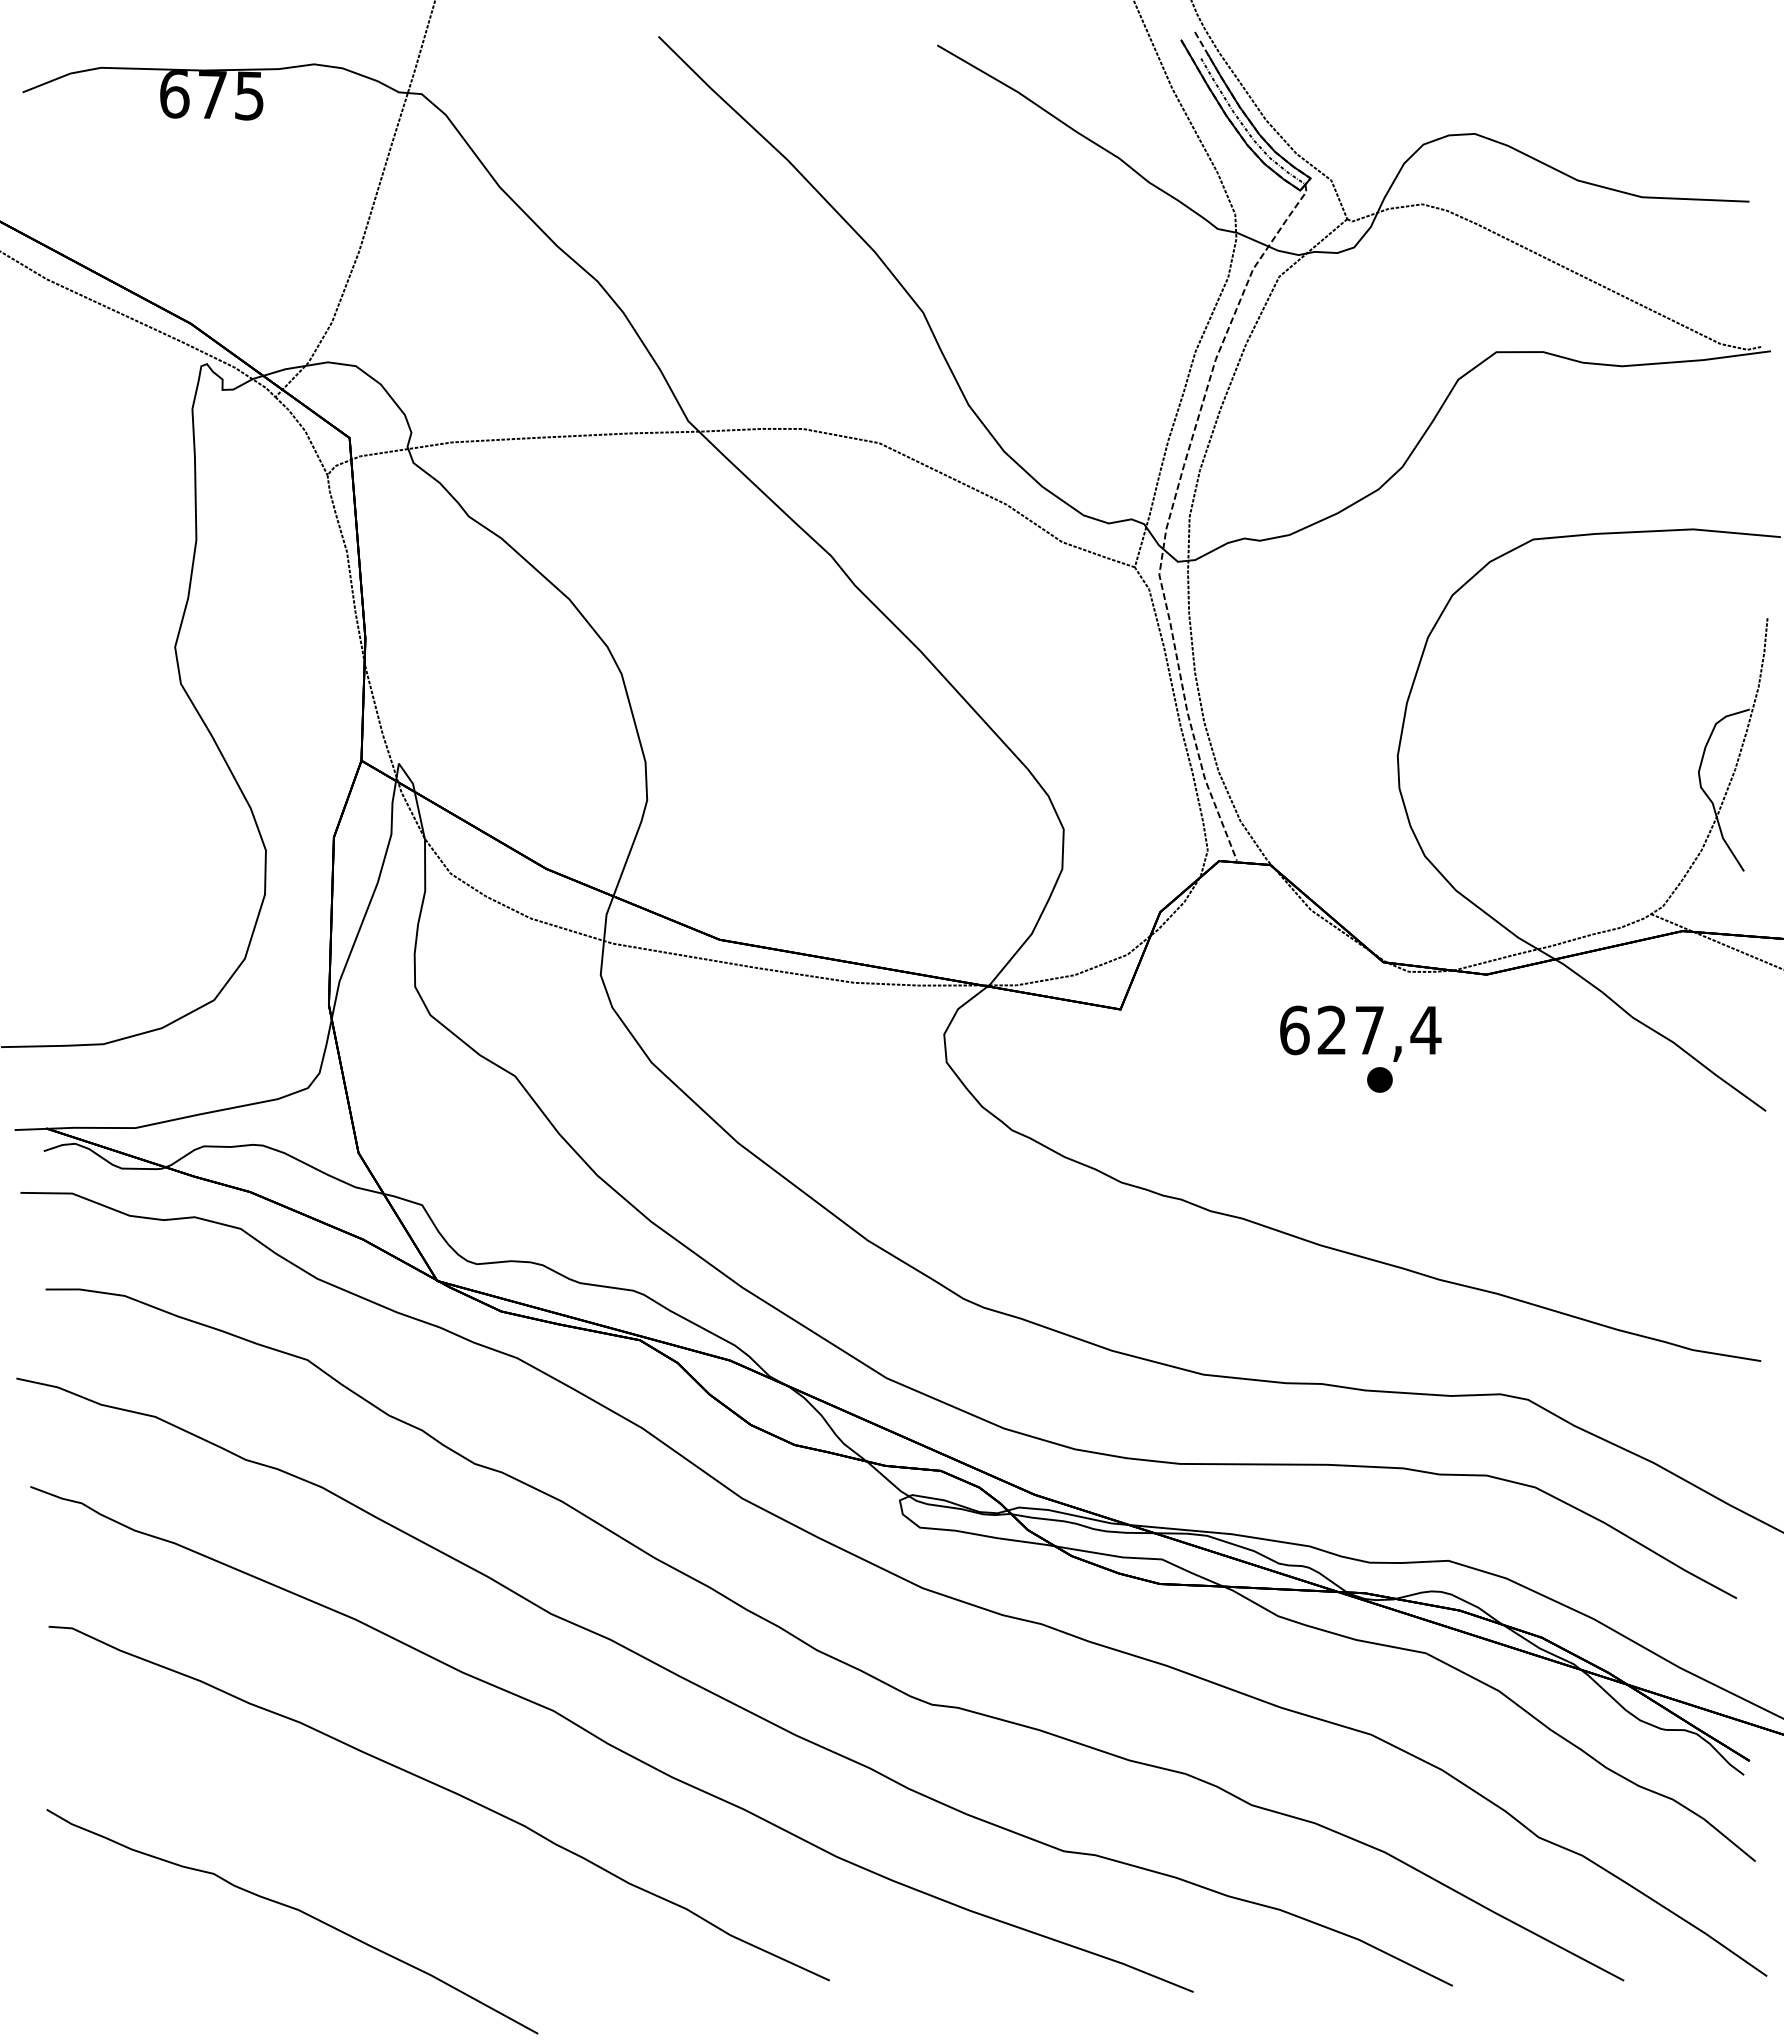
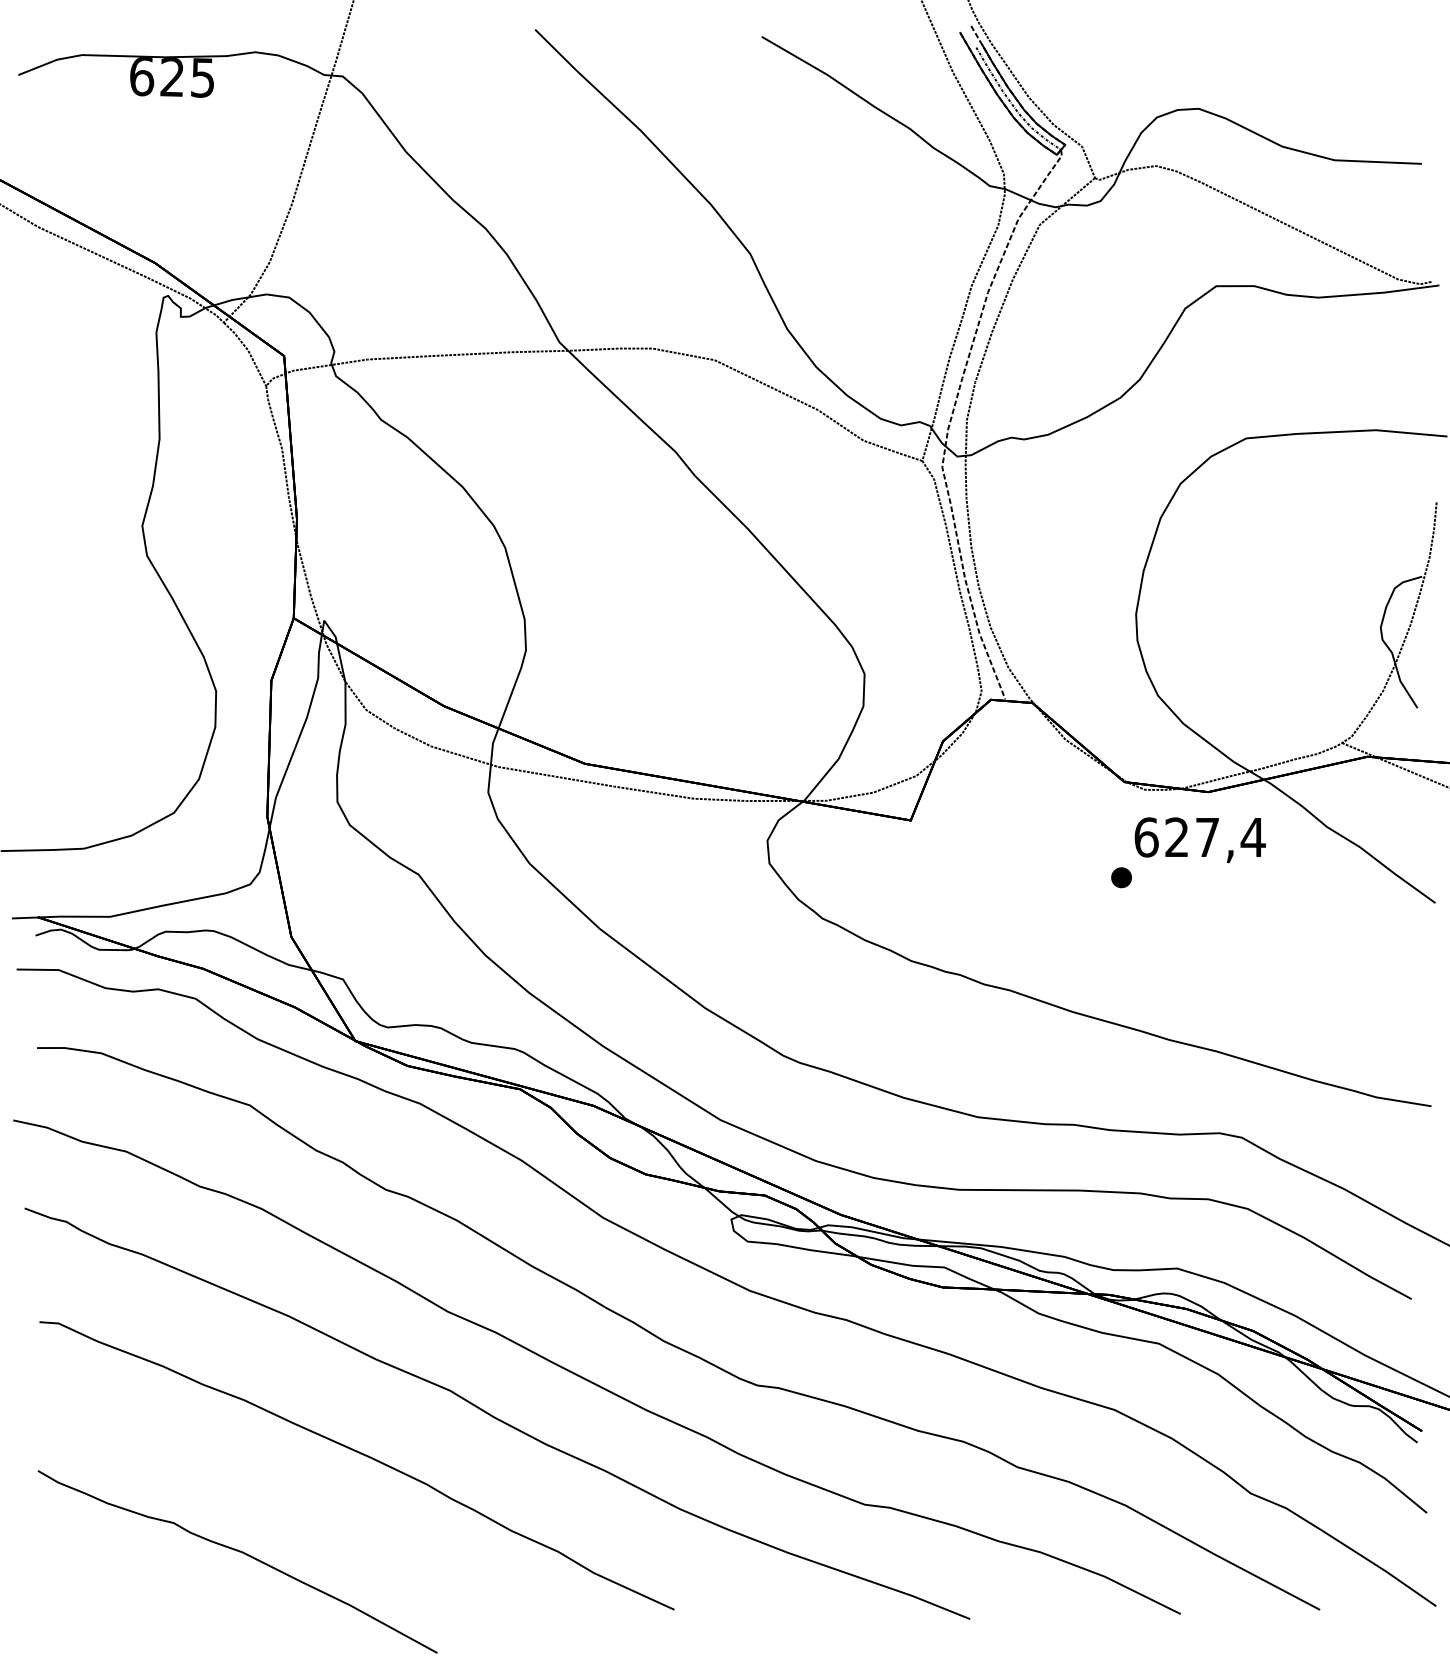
text: (211, 95) -> (171, 77), 675 -> 625
text: (1360, 1033) -> (1200, 839), moved

